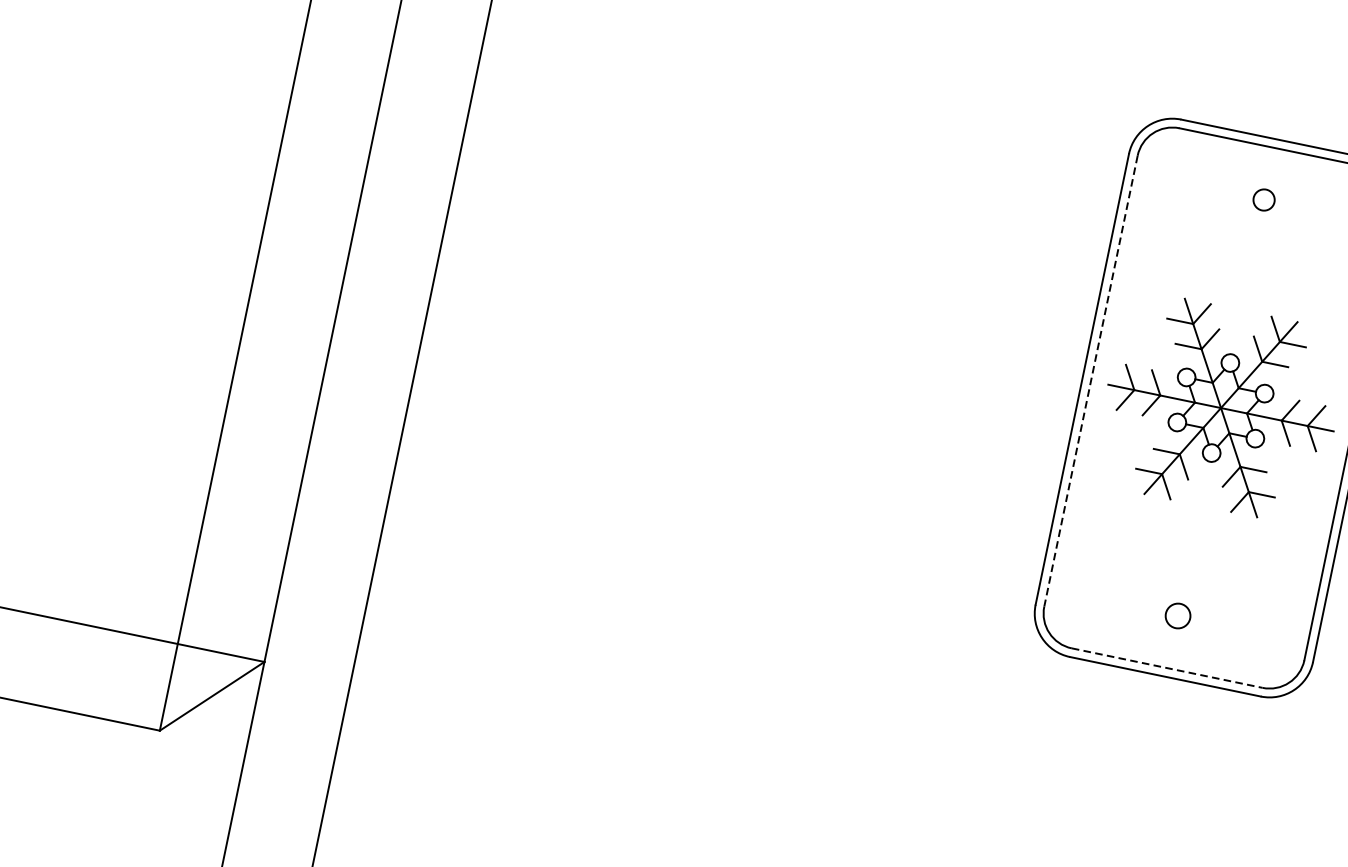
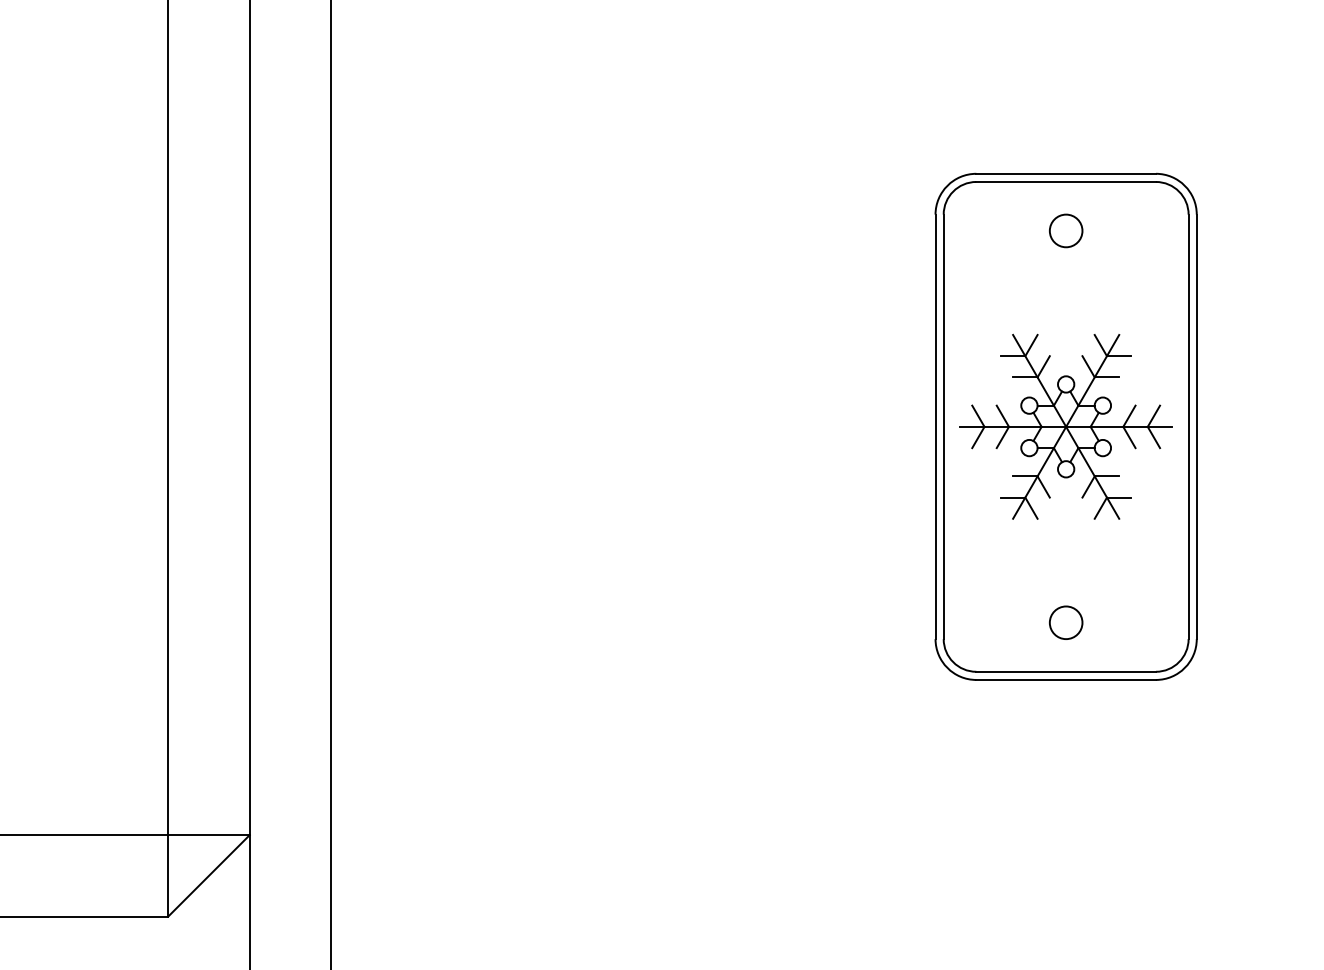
circle: (1263, 199) -> (1065, 230), size x1.67
line: (1090, 381) -> (943, 427), dashed -> solid
circle: (1178, 615) -> (1066, 622), size x1.43
line: (1167, 667) -> (1066, 671), dashed -> solid

